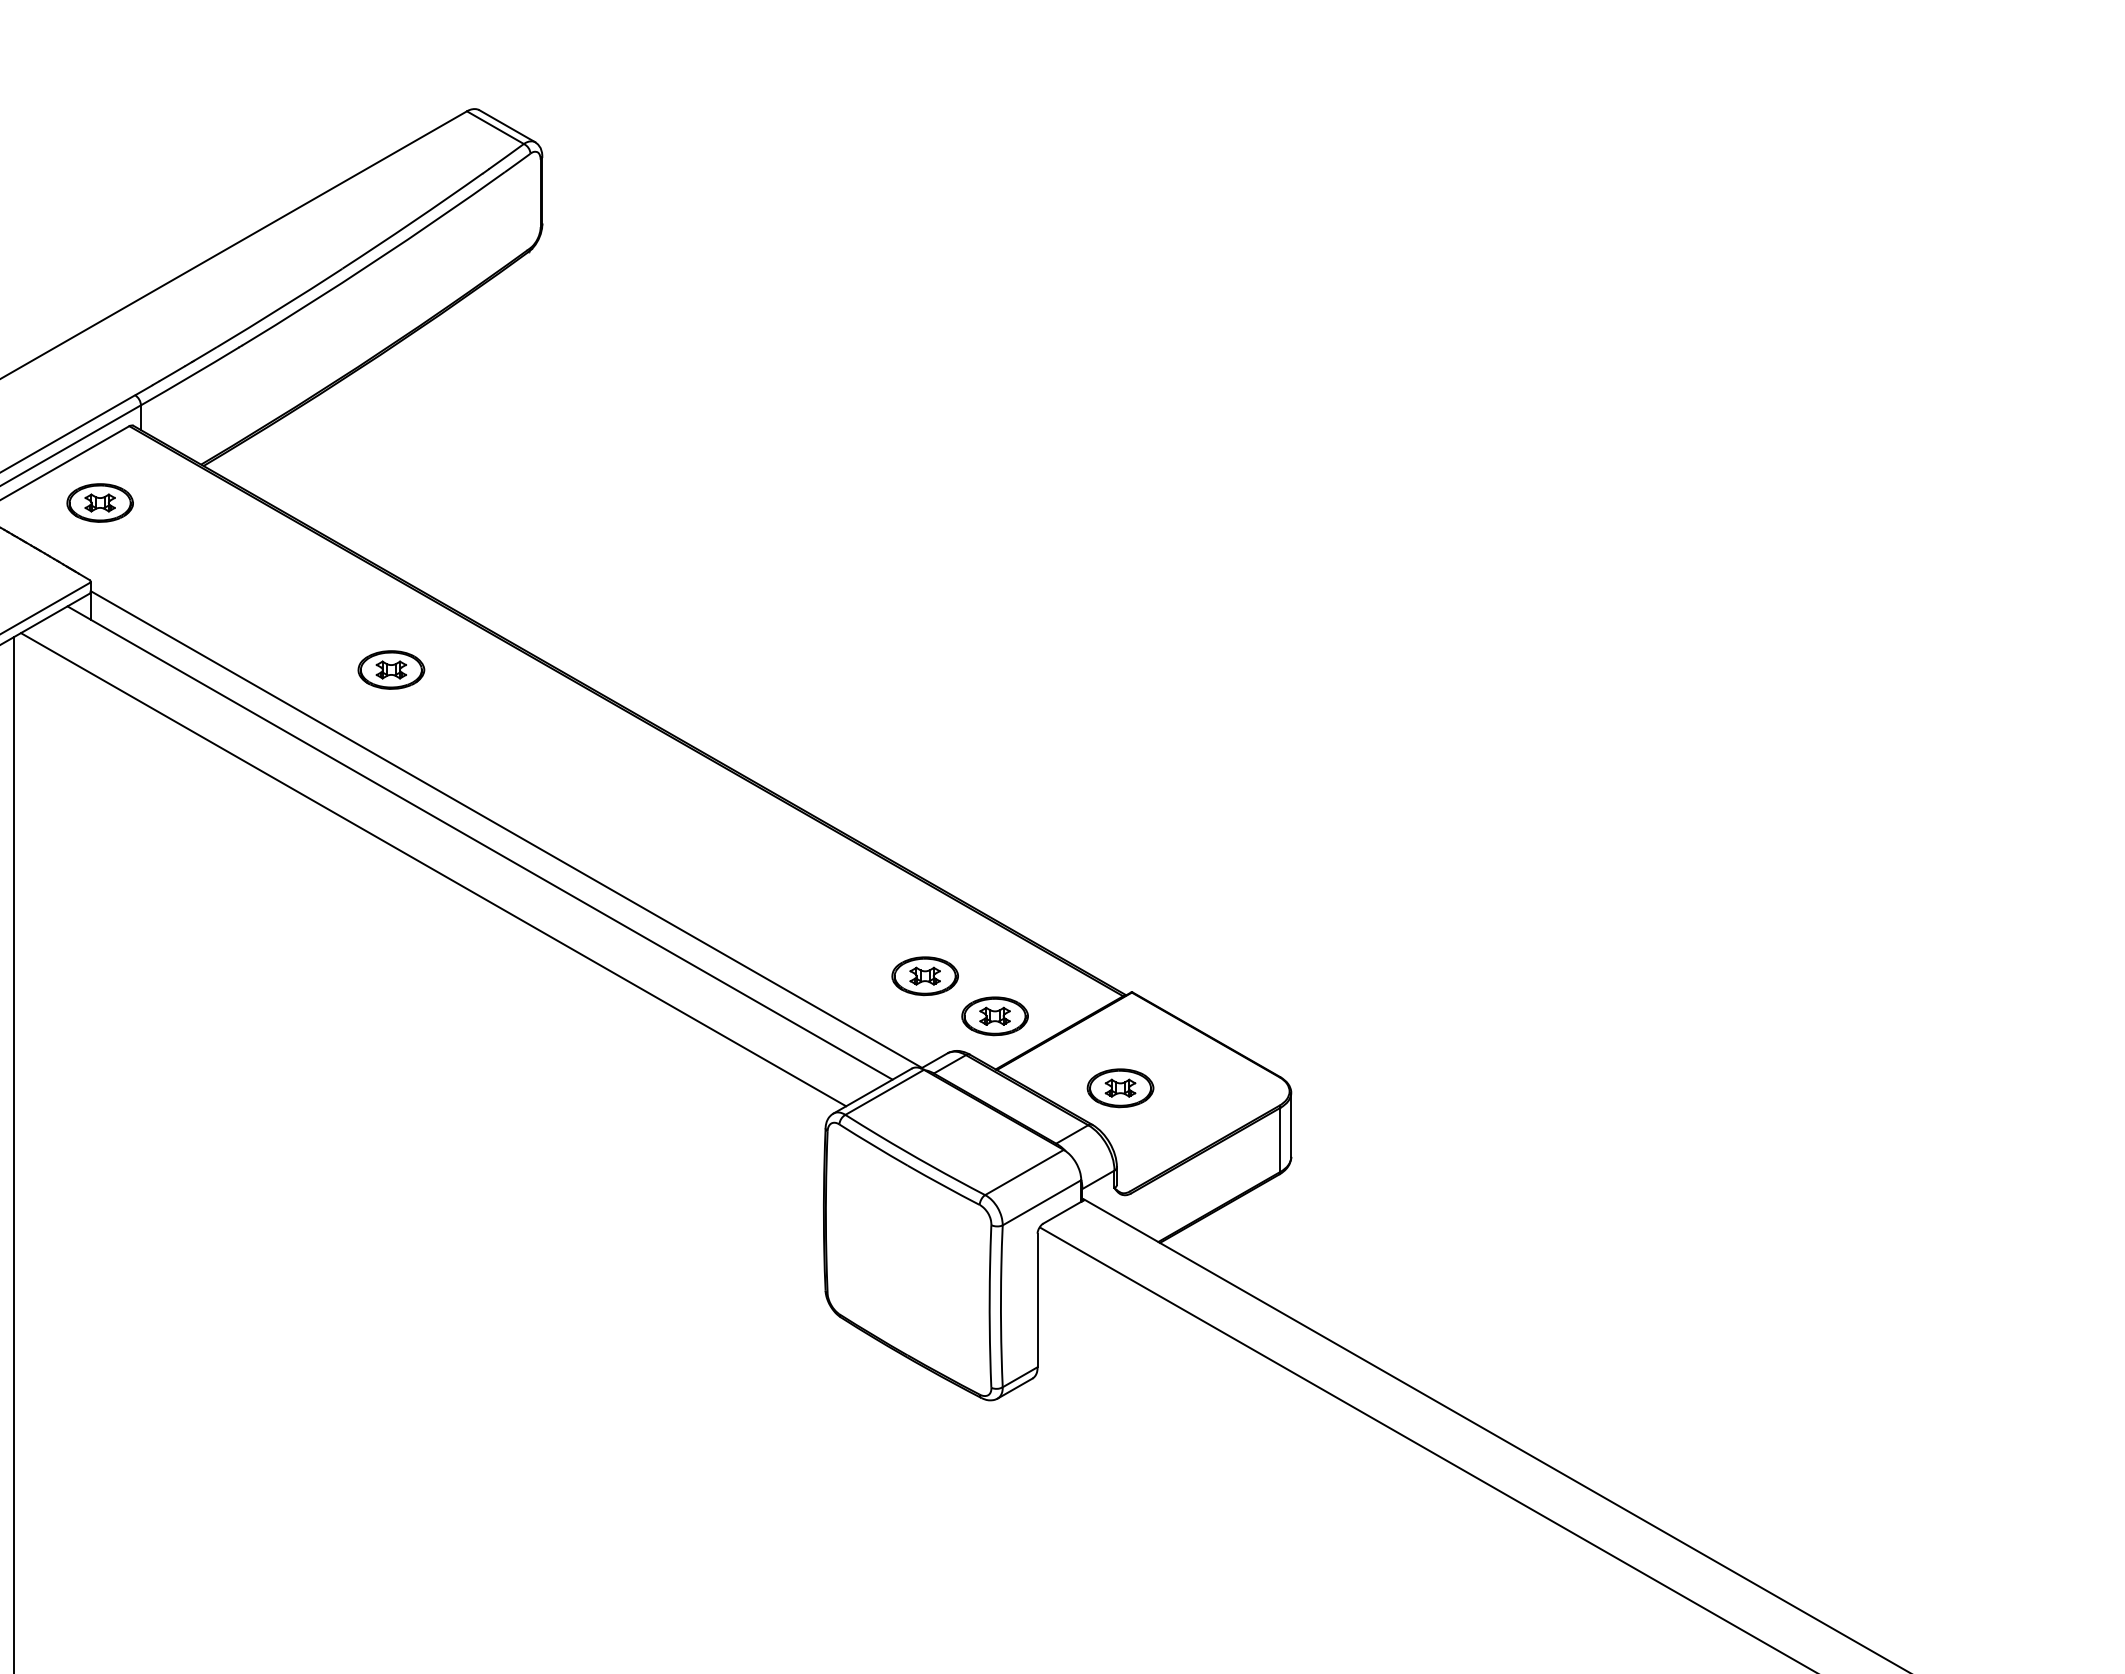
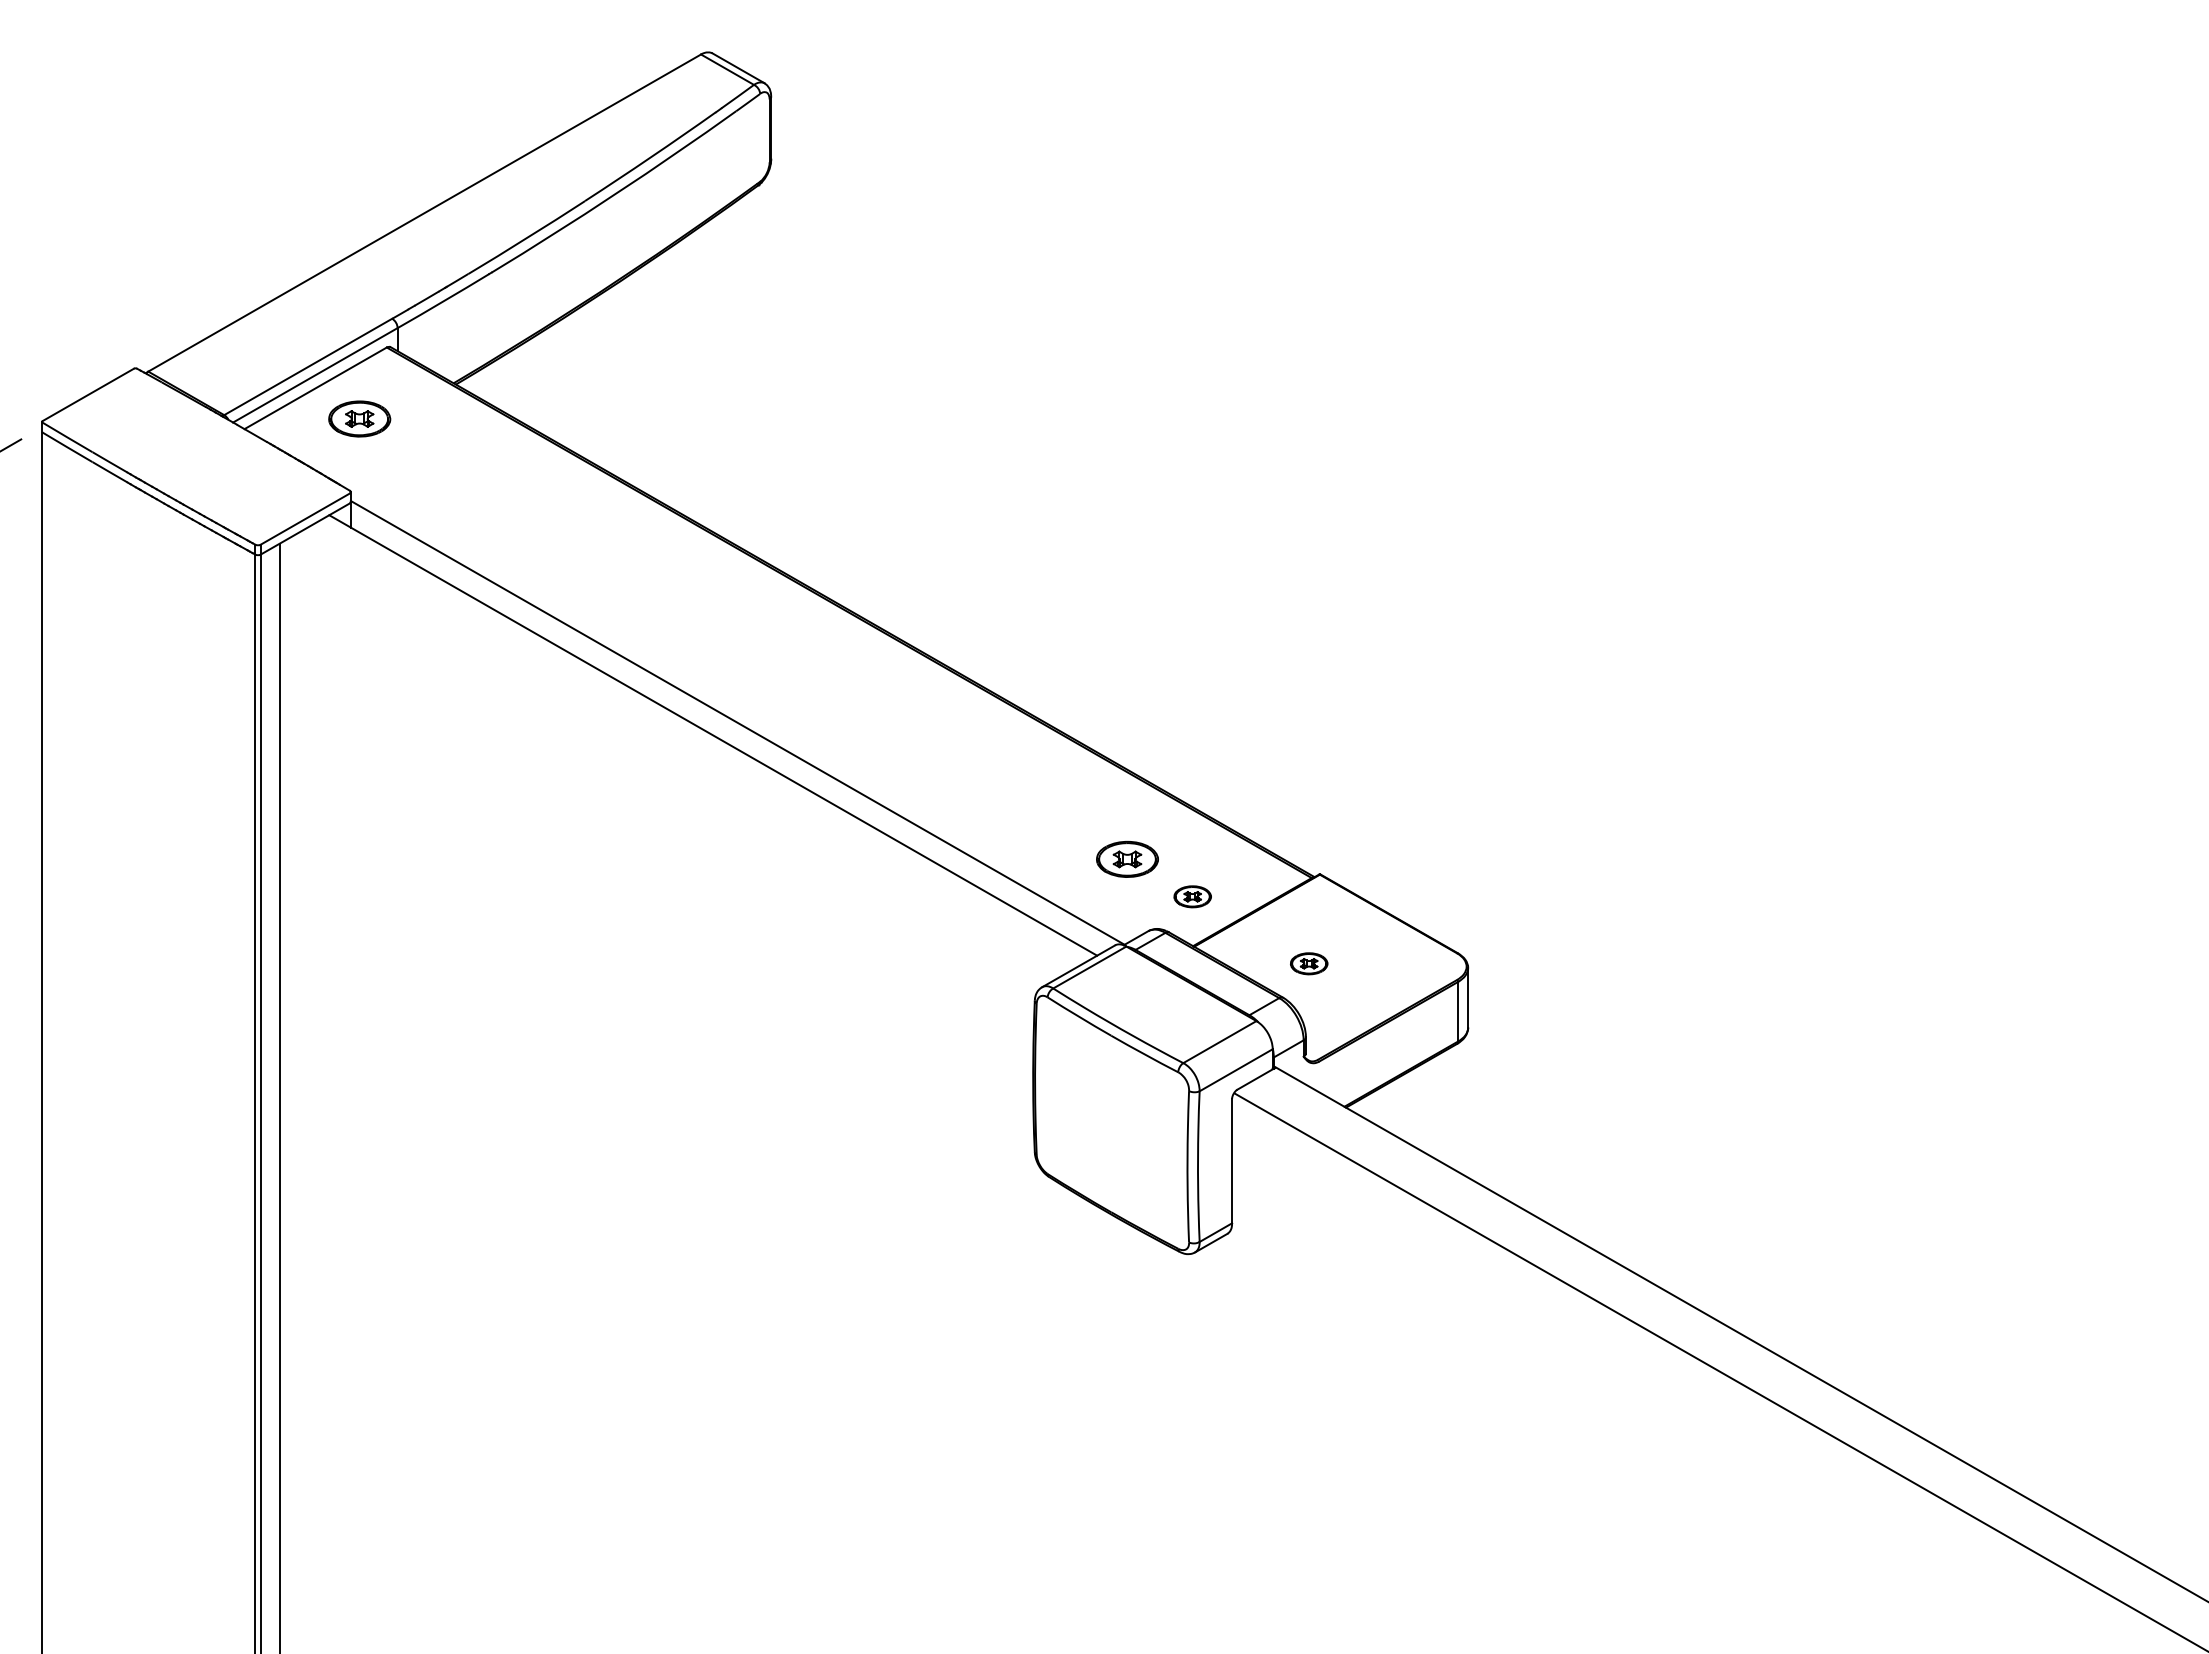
part: (391, 670) -> (630, 574), removed
line: (433, 869) -> (669, 760), removed
part: (995, 1016) -> (1192, 896), size x0.6
part: (1119, 1088) -> (1308, 963), size x0.6

